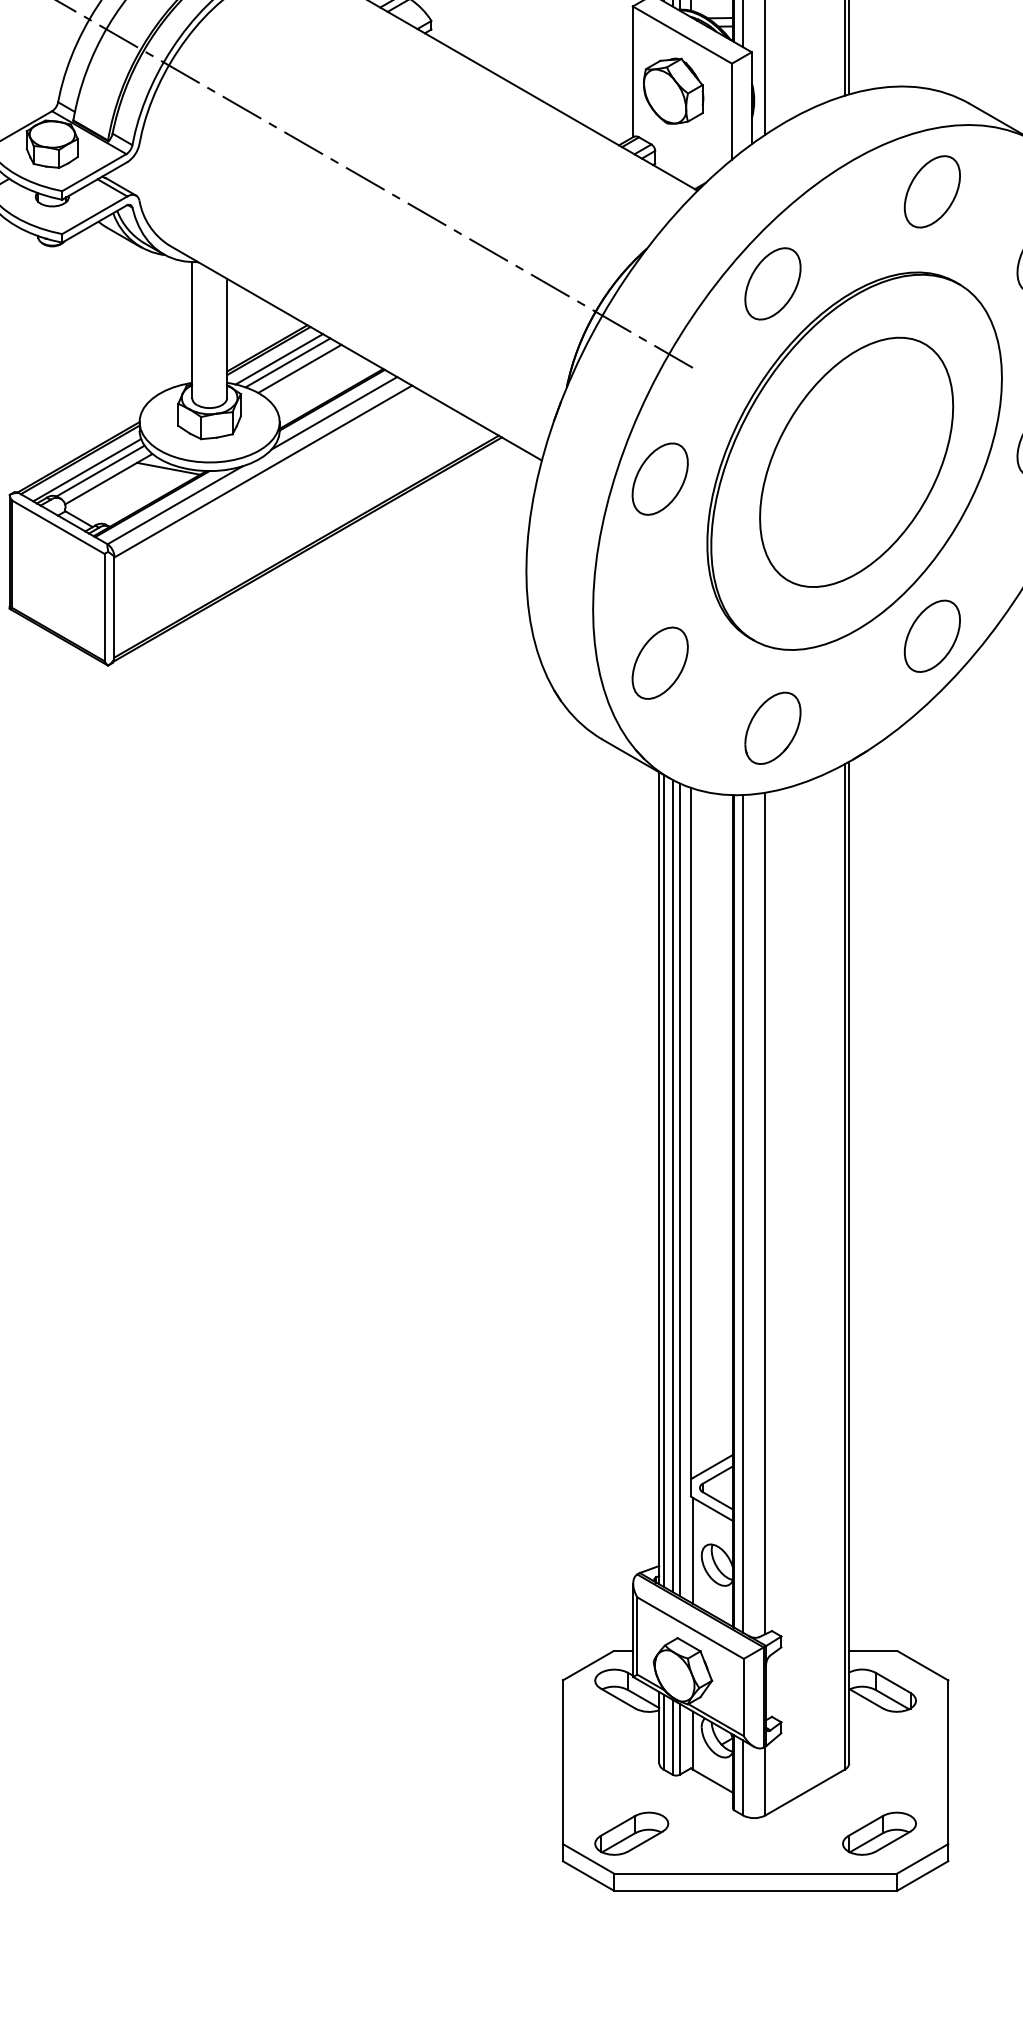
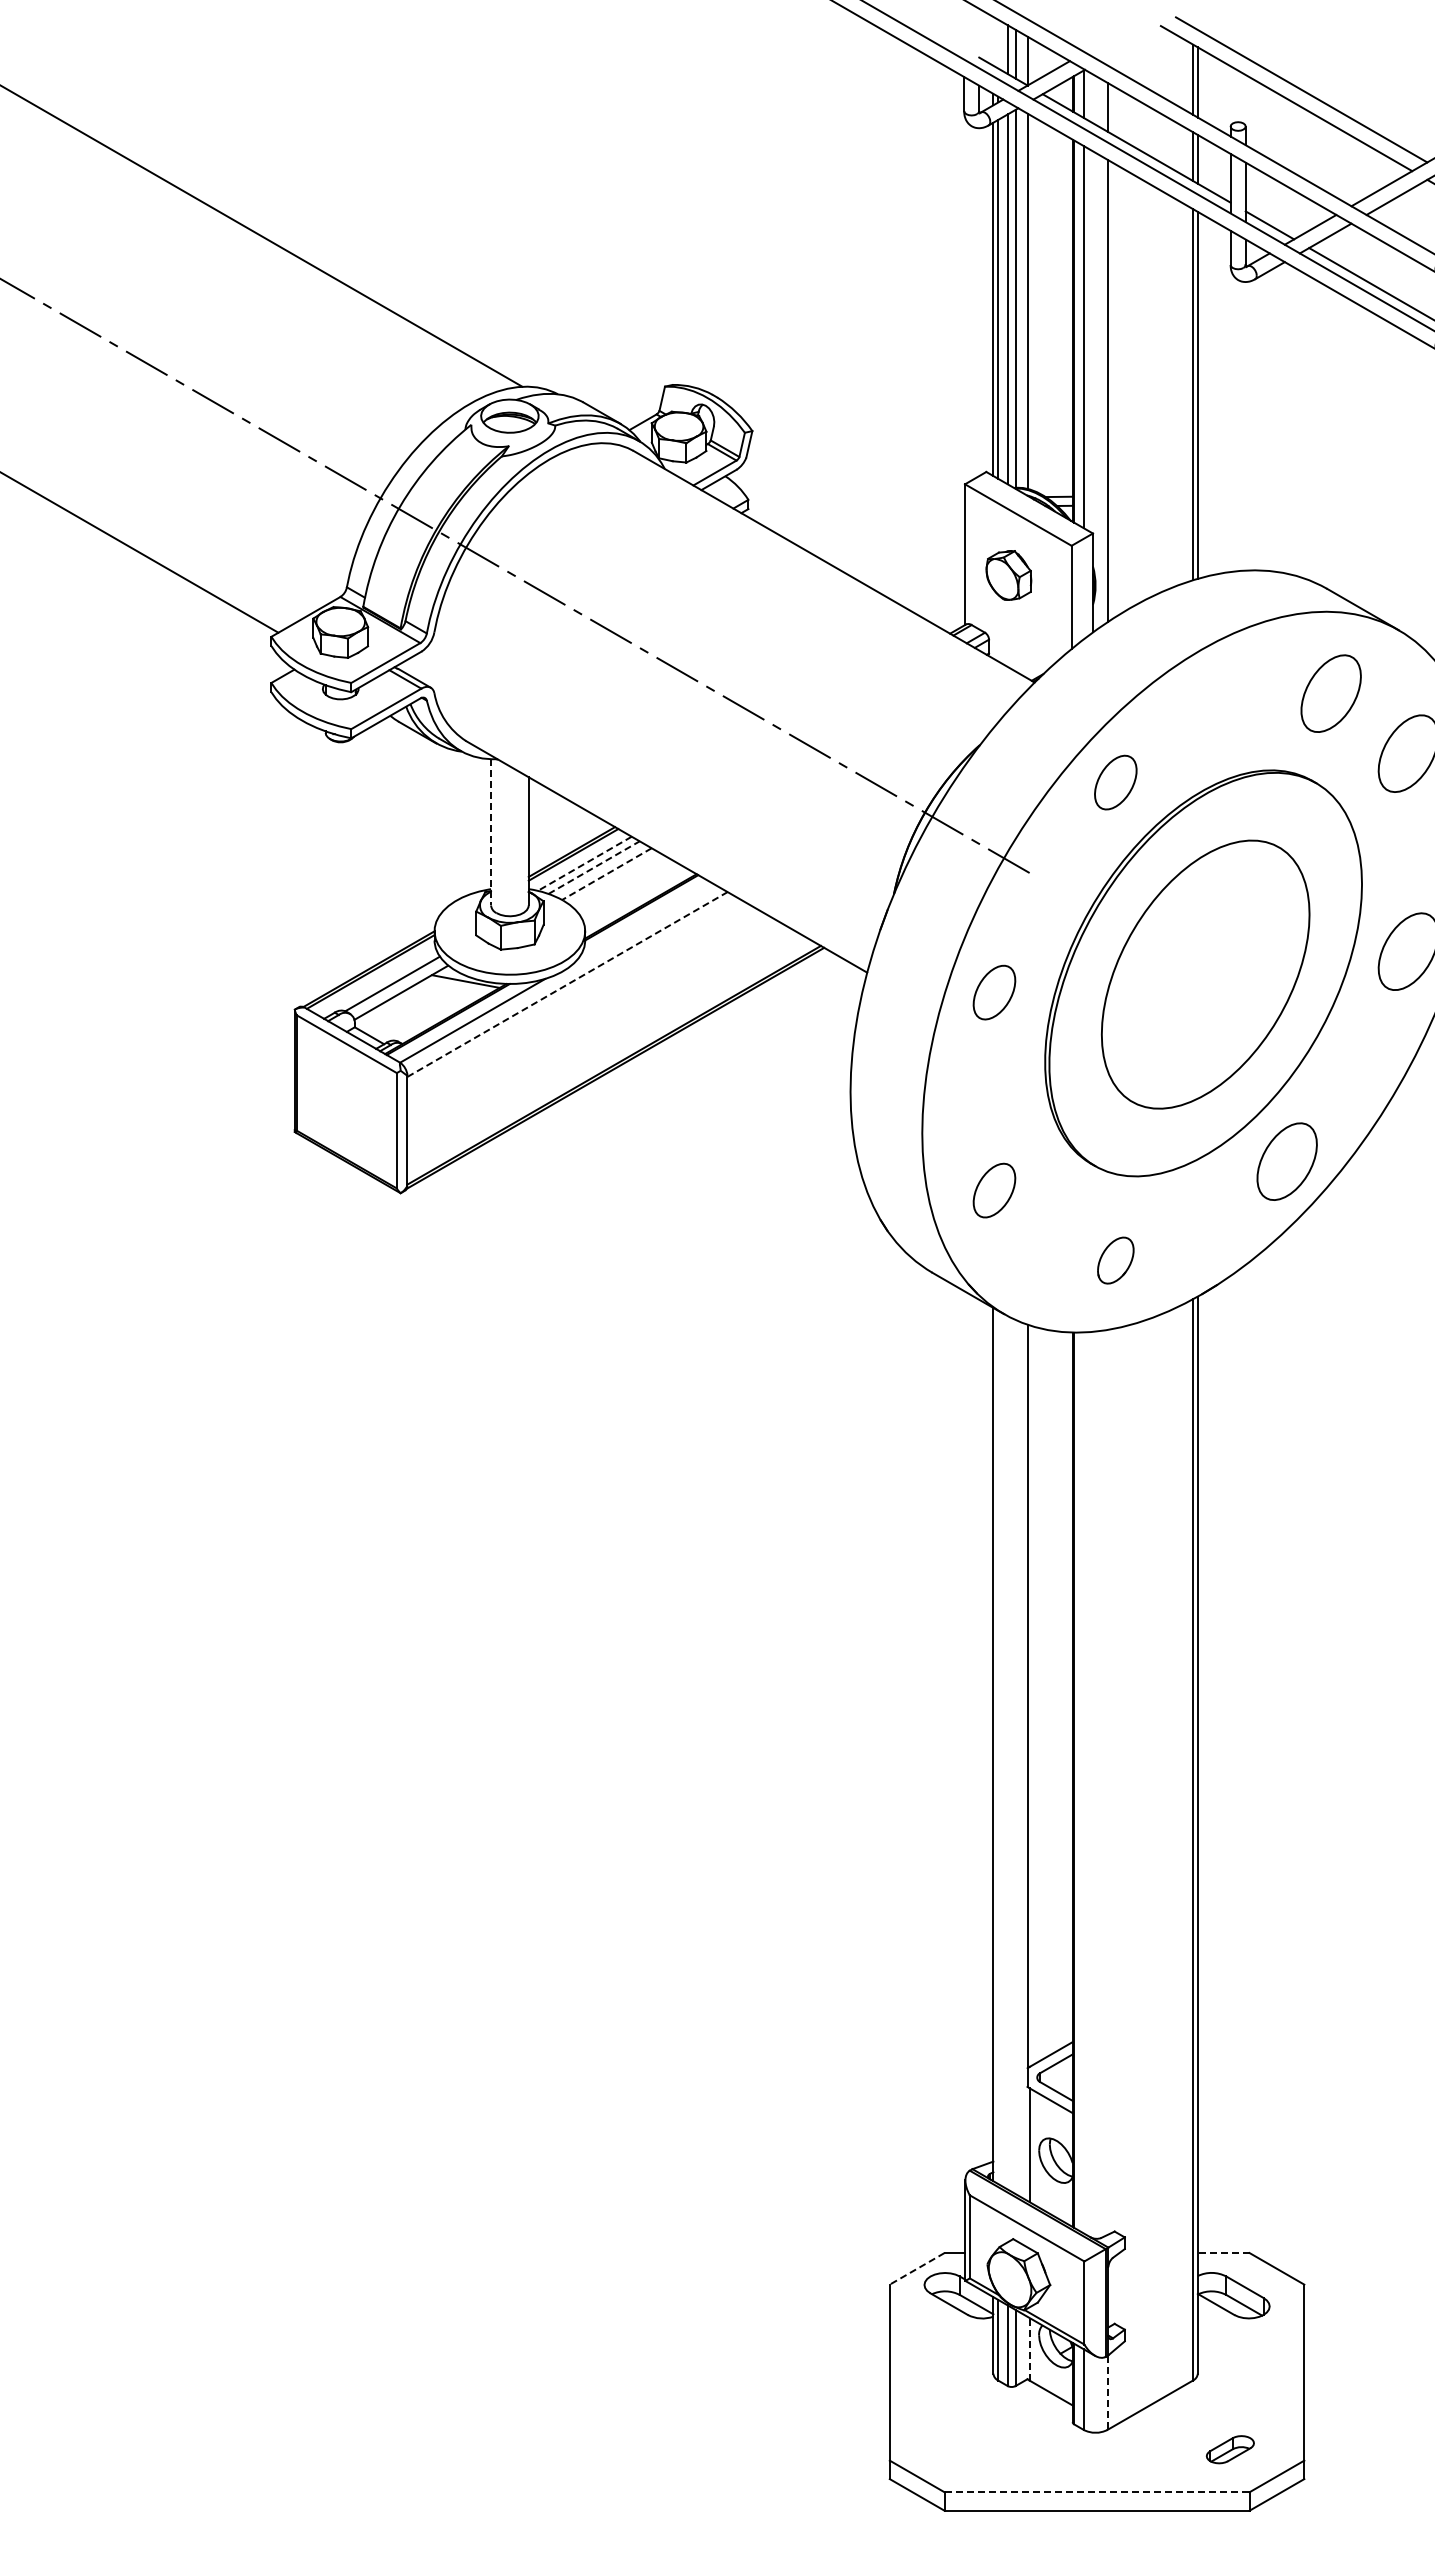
part: (673, 91) -> (1008, 575), size x0.7
part: (931, 191) -> (1330, 693), moved
part: (772, 283) -> (1115, 782), size x0.7
line: (192, 330) -> (491, 832), solid -> dashed
line: (279, 359) -> (584, 864), solid -> dashed
line: (288, 362) -> (594, 867), solid -> dashed
line: (299, 369) -> (606, 874), solid -> dashed
line: (333, 412) -> (643, 921), removed
line: (87, 469) -> (378, 982), removed
line: (263, 471) -> (567, 984), solid -> dashed
part: (660, 478) -> (994, 992), size x0.7
part: (660, 663) -> (994, 1190), size x0.7
part: (772, 728) -> (1115, 1260), size x0.6
line: (663, 1180) -> (998, 1747), removed
line: (672, 1185) -> (1007, 1752), removed
line: (679, 1190) -> (1015, 1757), removed
line: (743, 1213) -> (1083, 1782), removed
line: (765, 1213) -> (1107, 1782), removed
line: (873, 1651) -> (1223, 2253), solid -> dashed
line: (588, 1665) -> (917, 2268), solid -> dashed
line: (692, 1739) -> (1029, 2348), solid -> dashed
line: (765, 1781) -> (1107, 2393), solid -> dashed
part: (631, 1833) -> (963, 2449), removed
part: (879, 1833) -> (1230, 2449), size x0.6
line: (756, 1873) -> (1097, 2492), solid -> dashed

